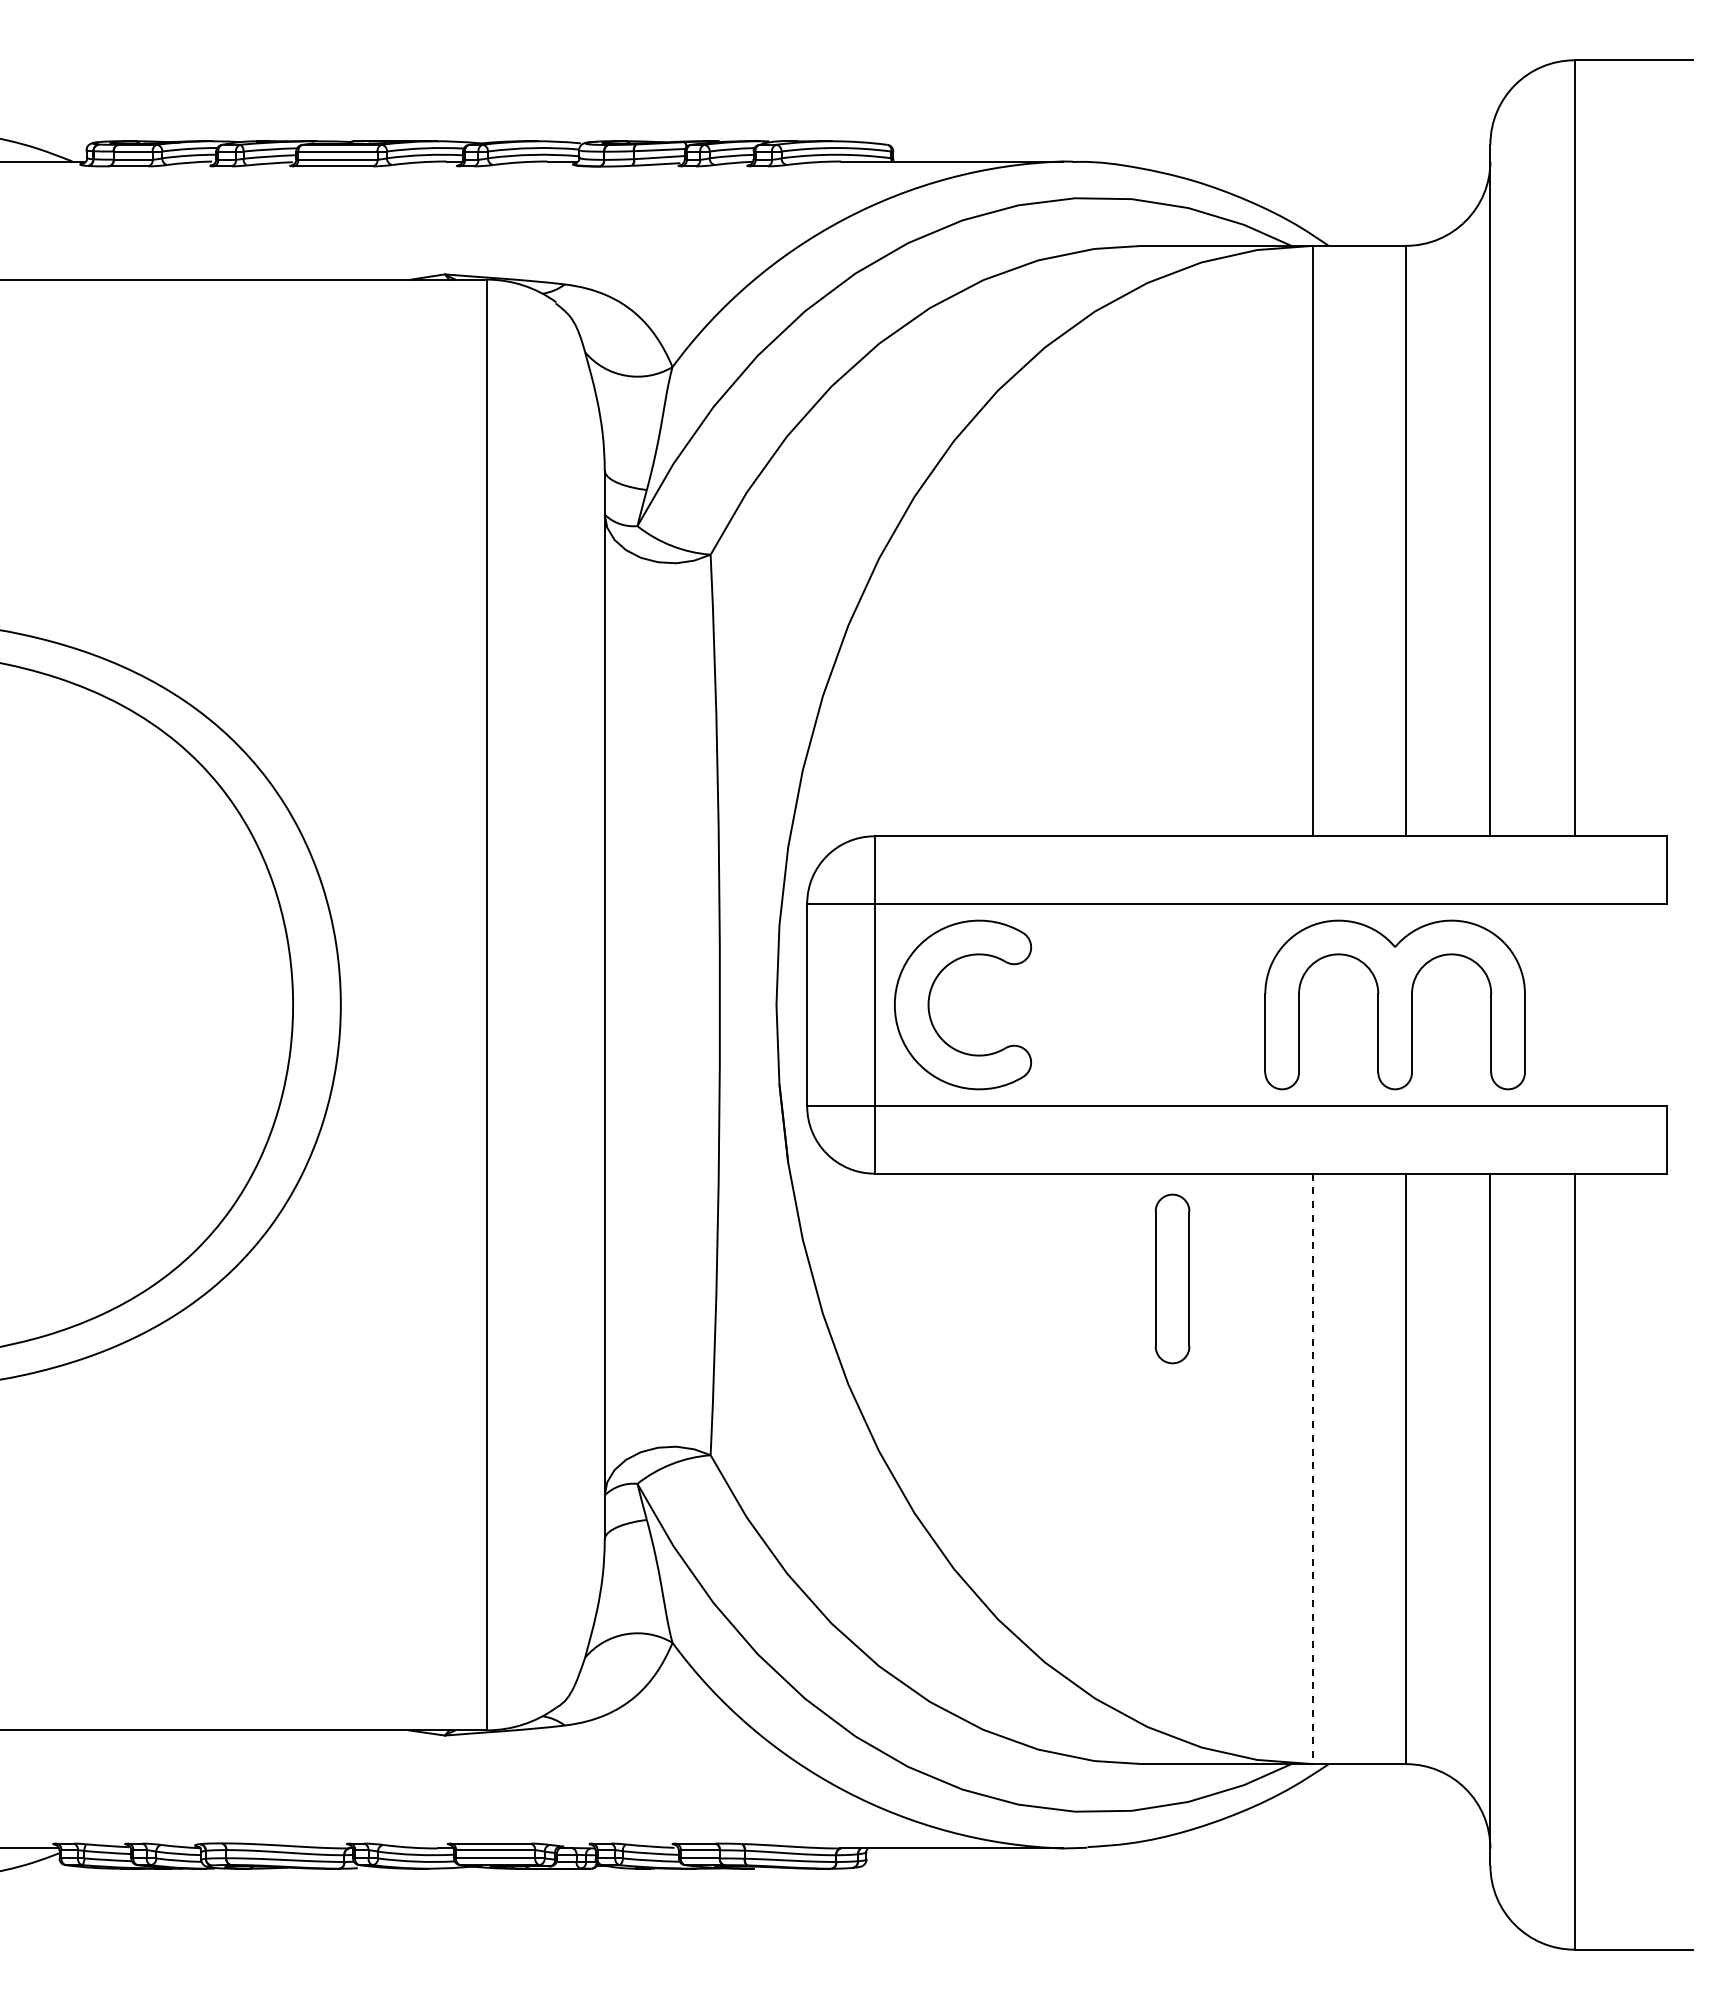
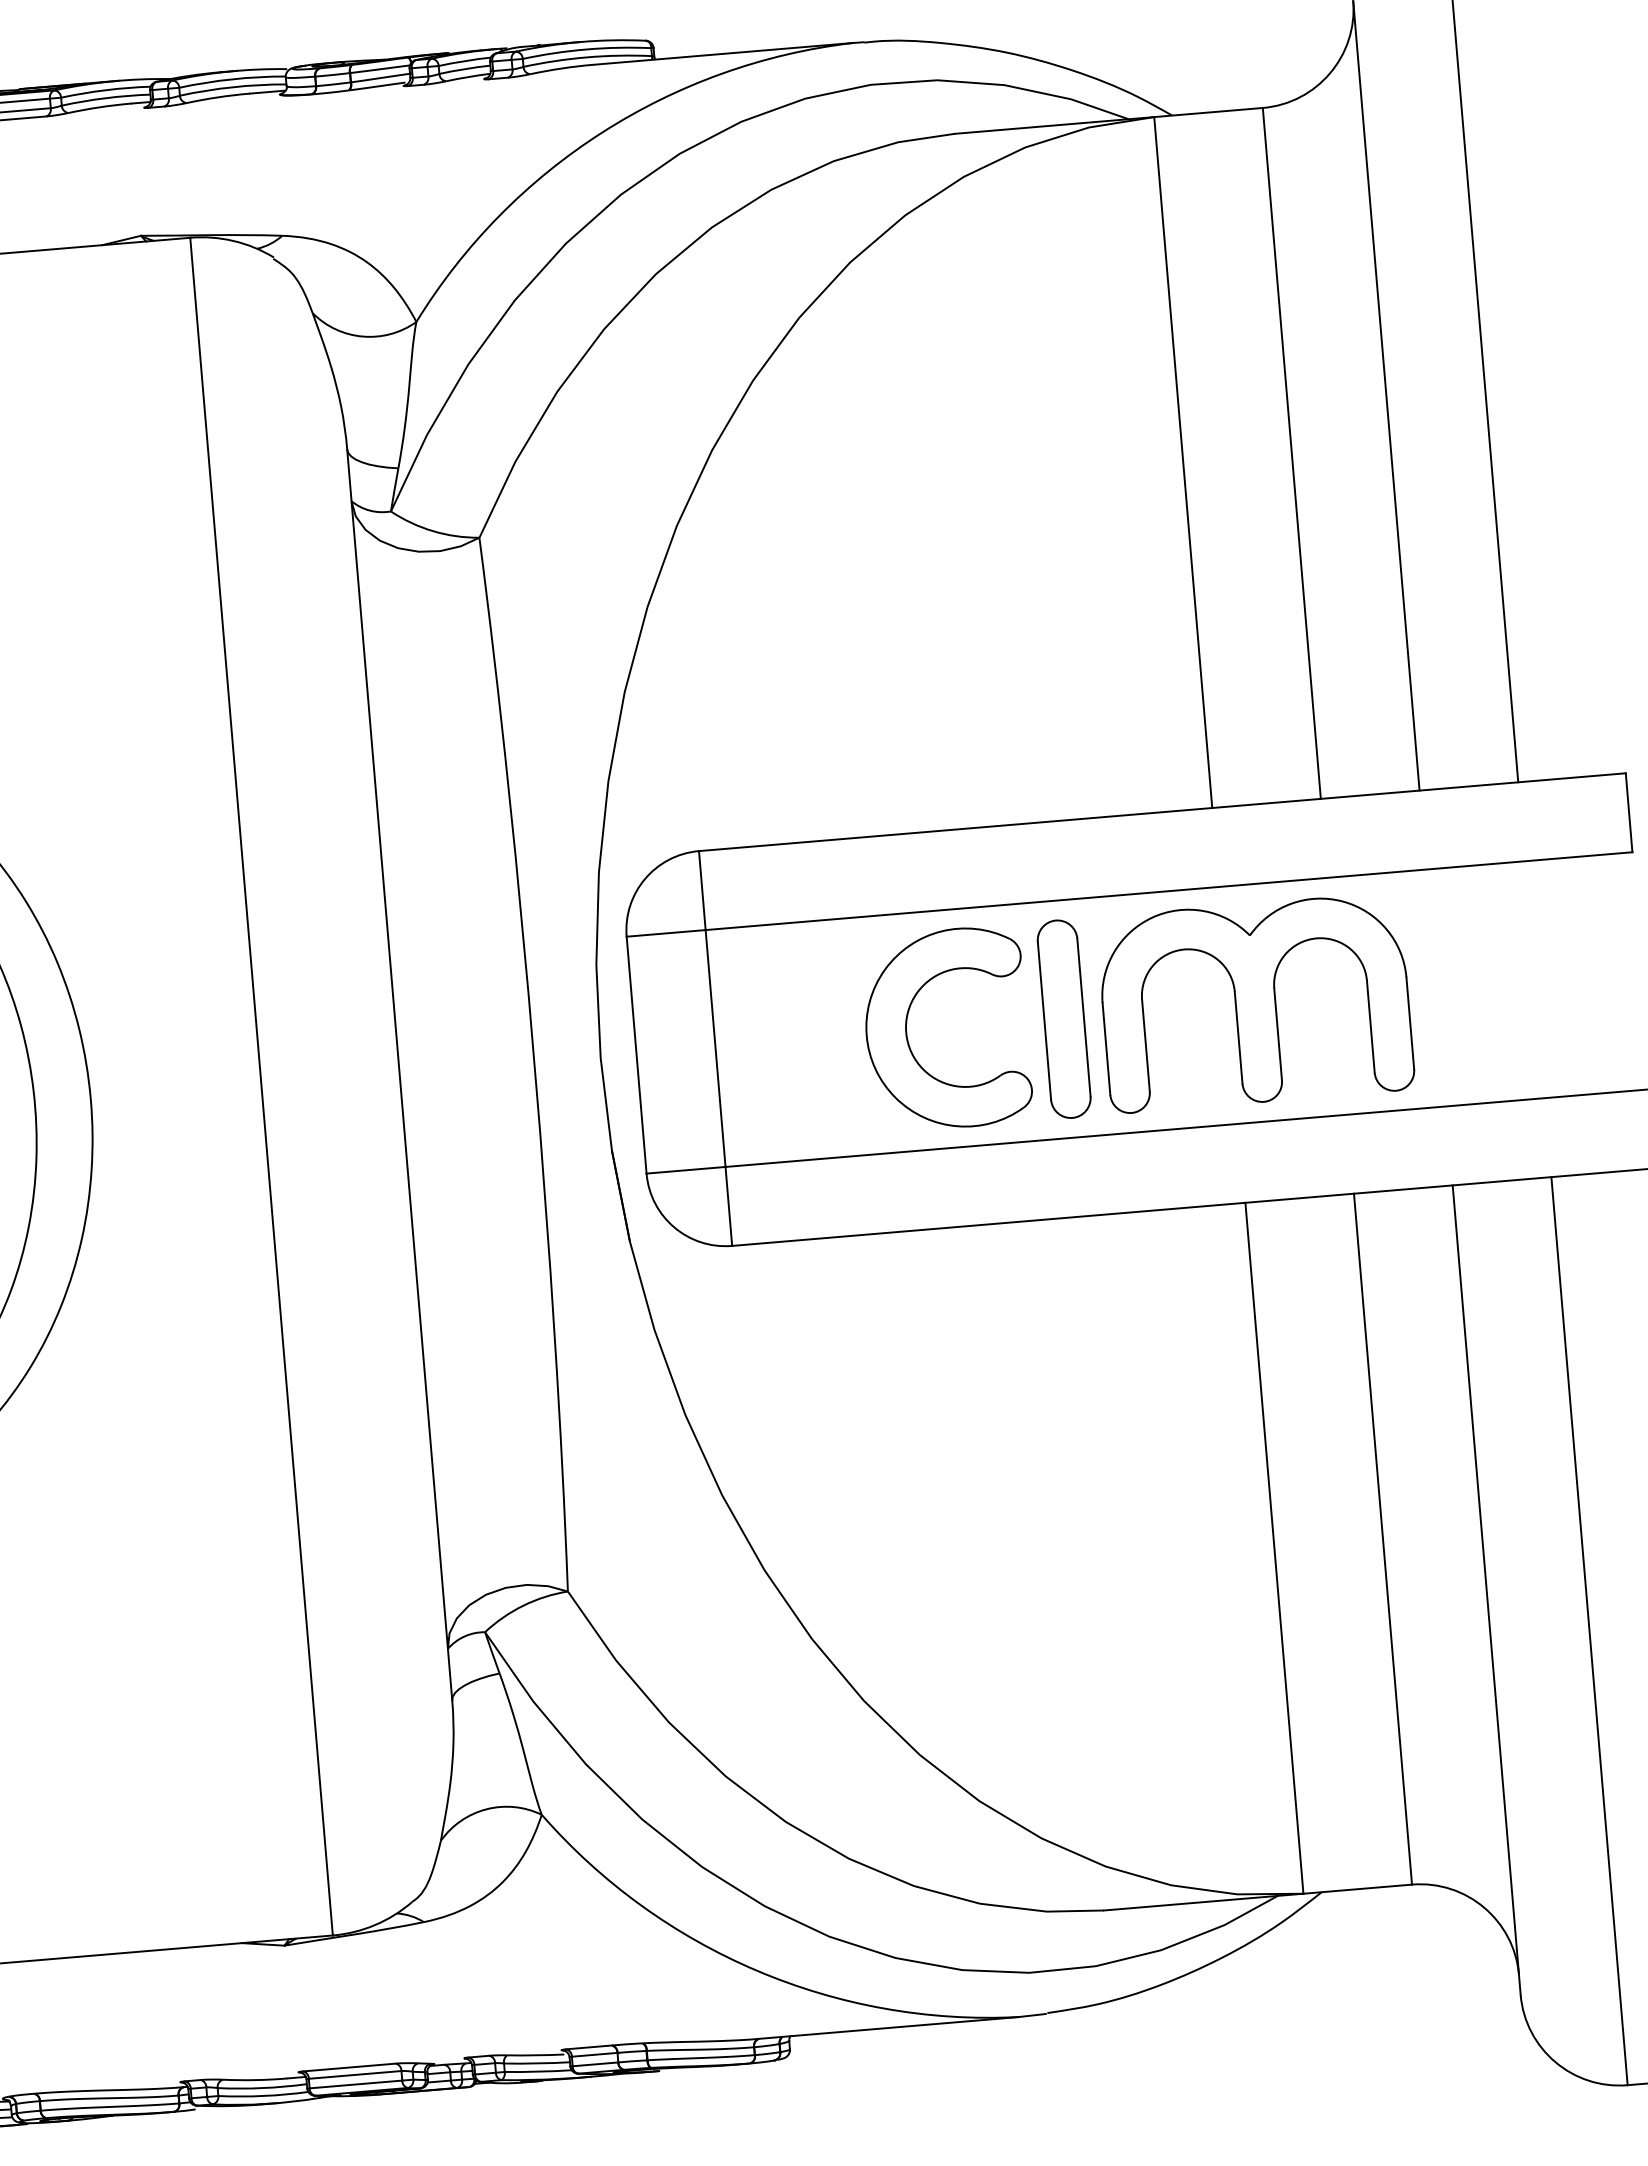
part: (930, 996) -> (907, 1022), moved
part: (1394, 1004) -> (1254, 1002), moved
part: (1172, 1278) -> (1064, 1018), moved
line: (1313, 1469) -> (1274, 1548), dashed -> solid

